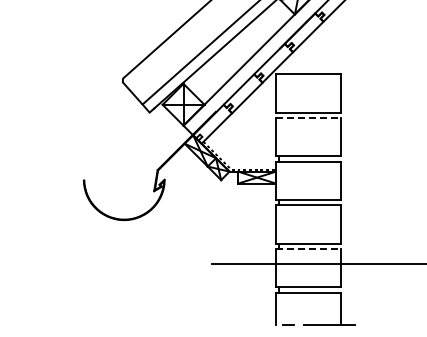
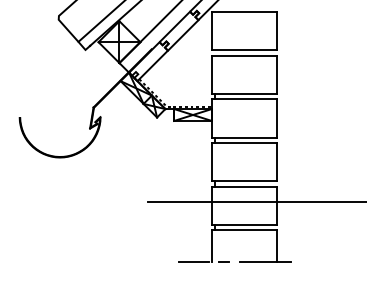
line: (308, 118) -> (244, 55), dashed -> solid
line: (308, 249) -> (244, 186), dashed -> solid
line: (257, 324) -> (193, 261), added

